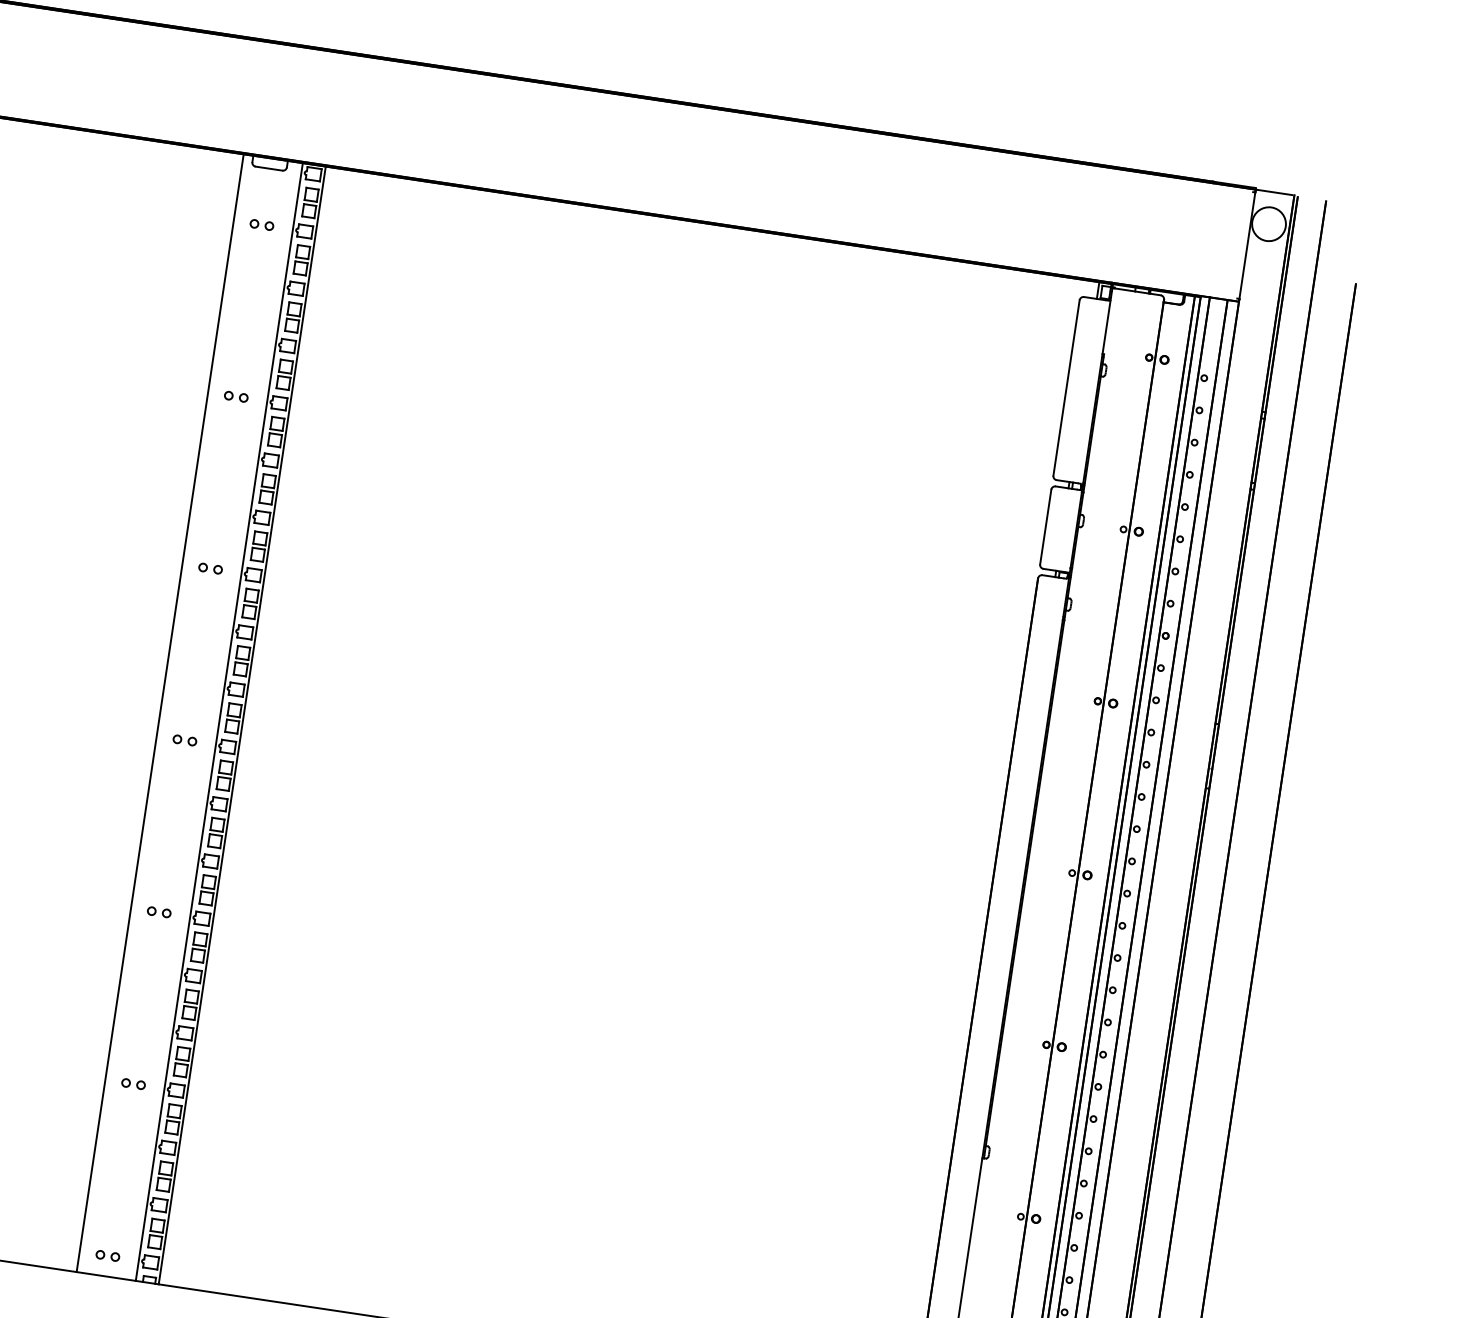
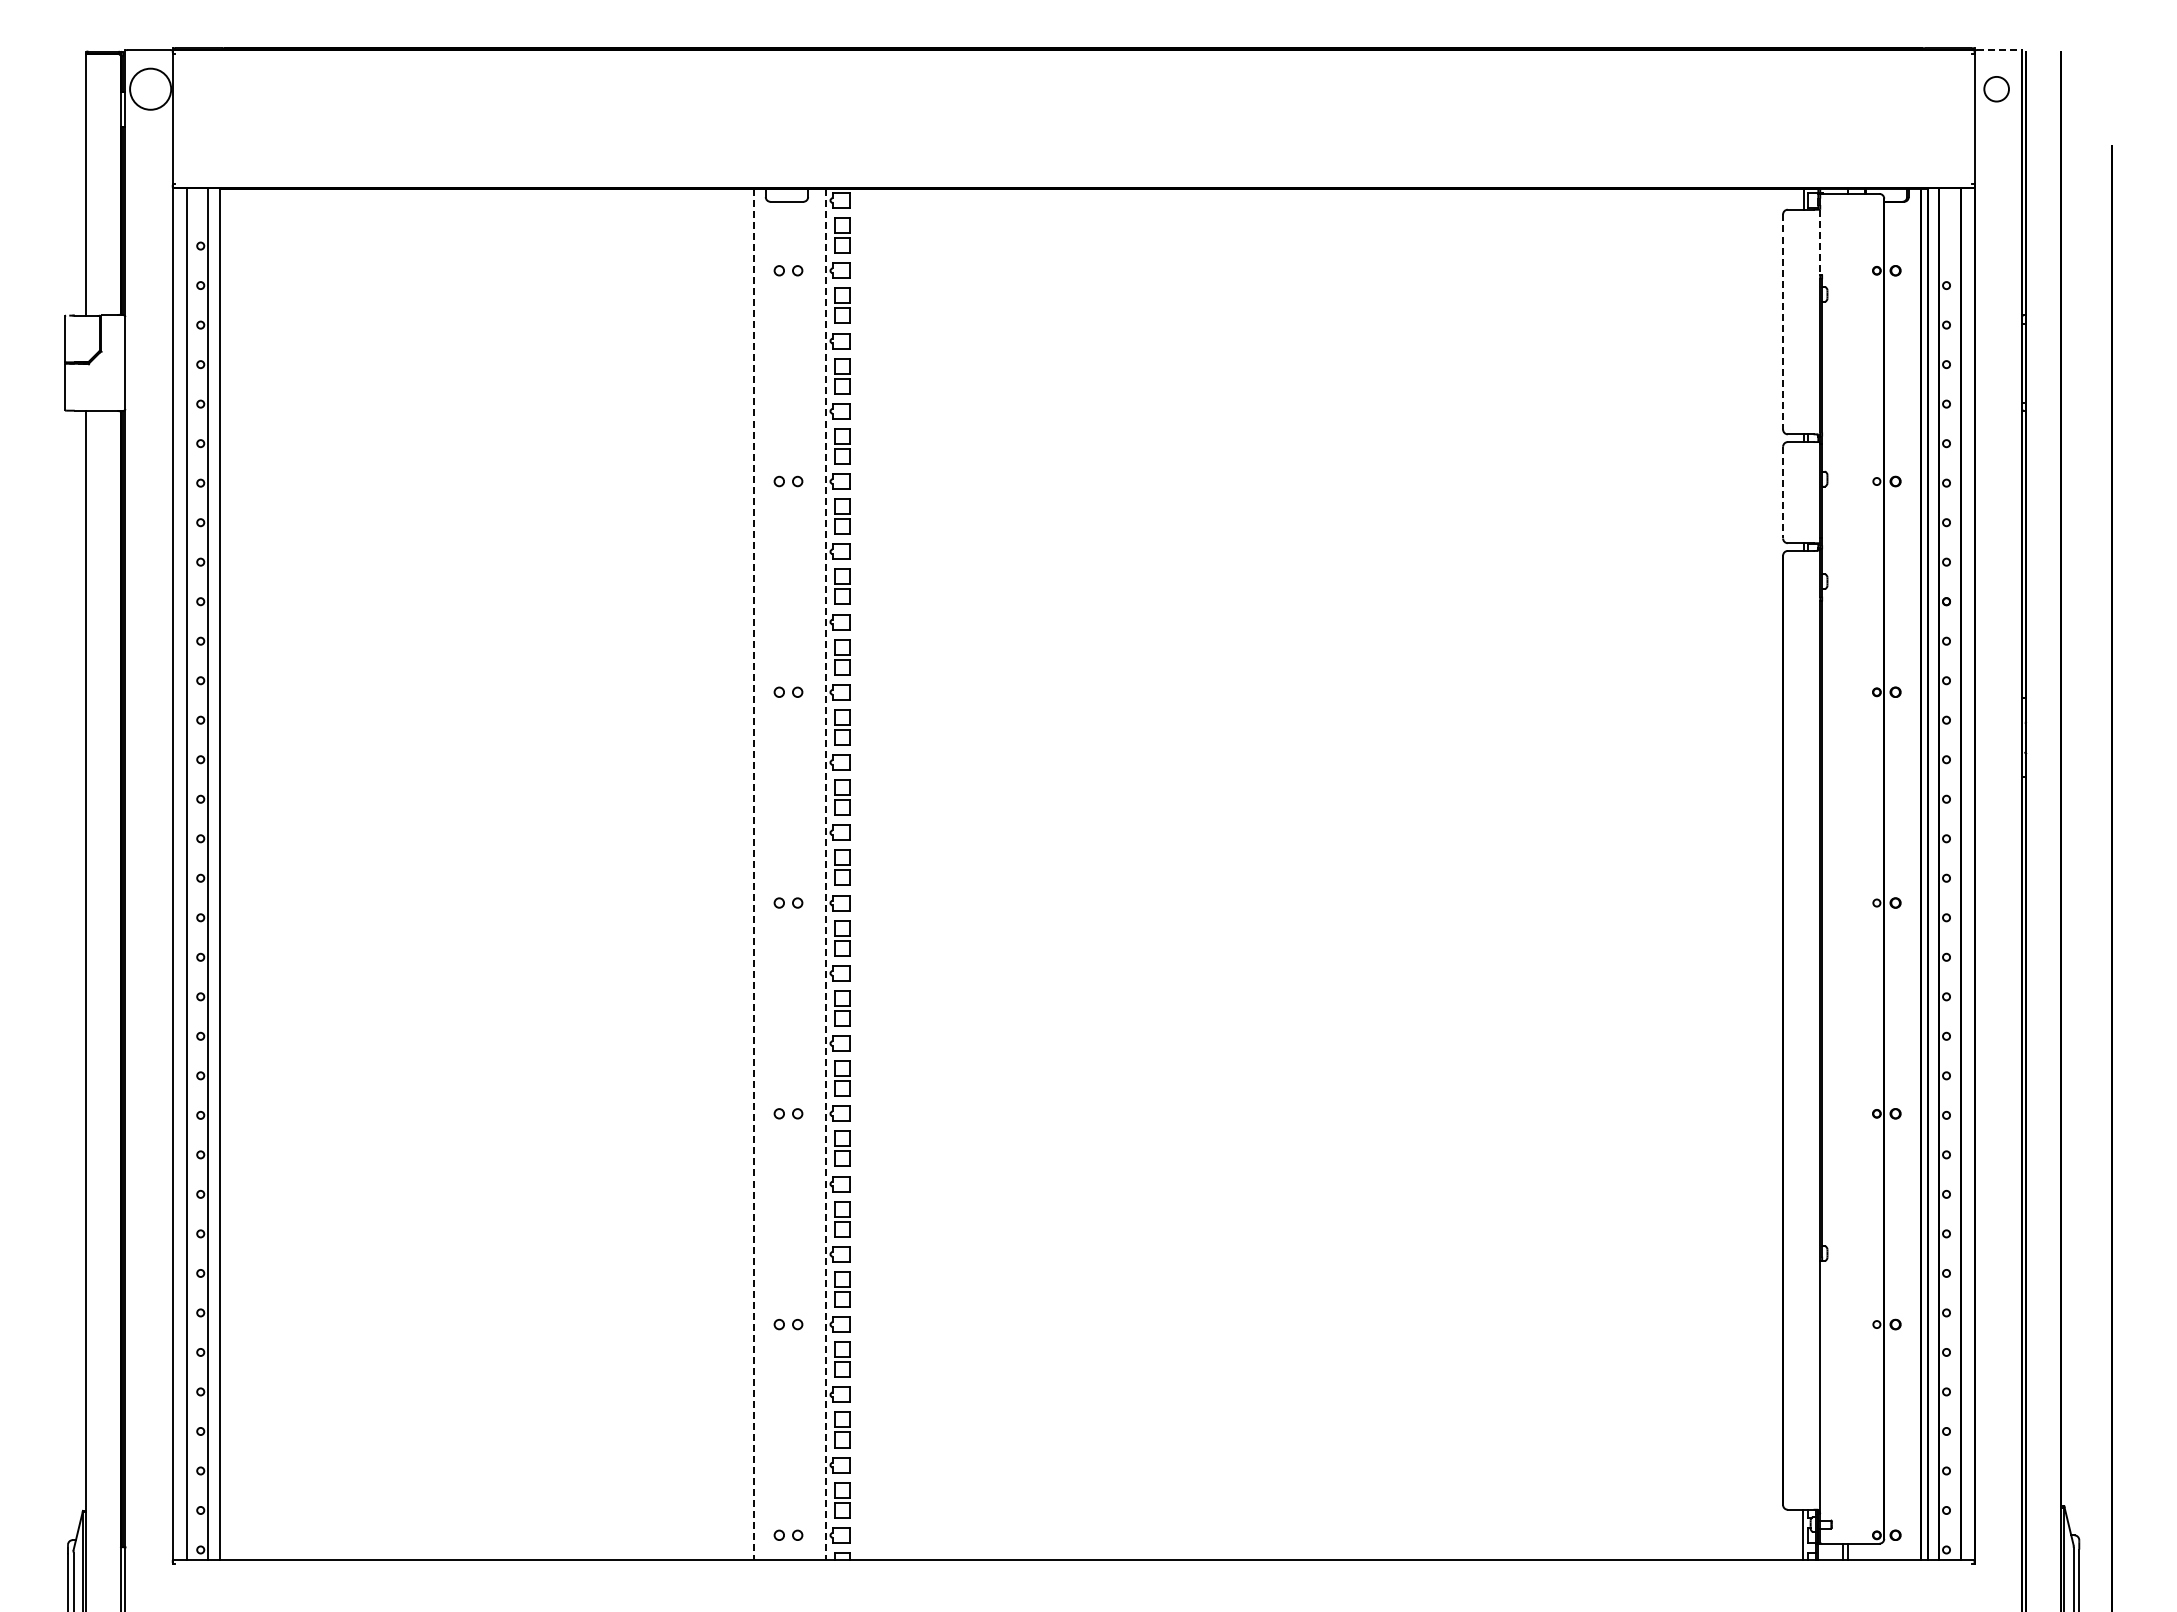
line: (1275, 192) -> (1998, 50), solid -> dashed
circle: (1268, 223) -> (1996, 88), size x0.6
line: (1106, 327) -> (1820, 242), solid -> dashed
line: (1066, 388) -> (1783, 322), solid -> dashed
line: (1046, 527) -> (1783, 492), solid -> dashed
line: (159, 712) -> (753, 874), solid -> dashed
line: (219, 721) -> (826, 874), solid -> dashed
line: (242, 725) -> (854, 874), removed

